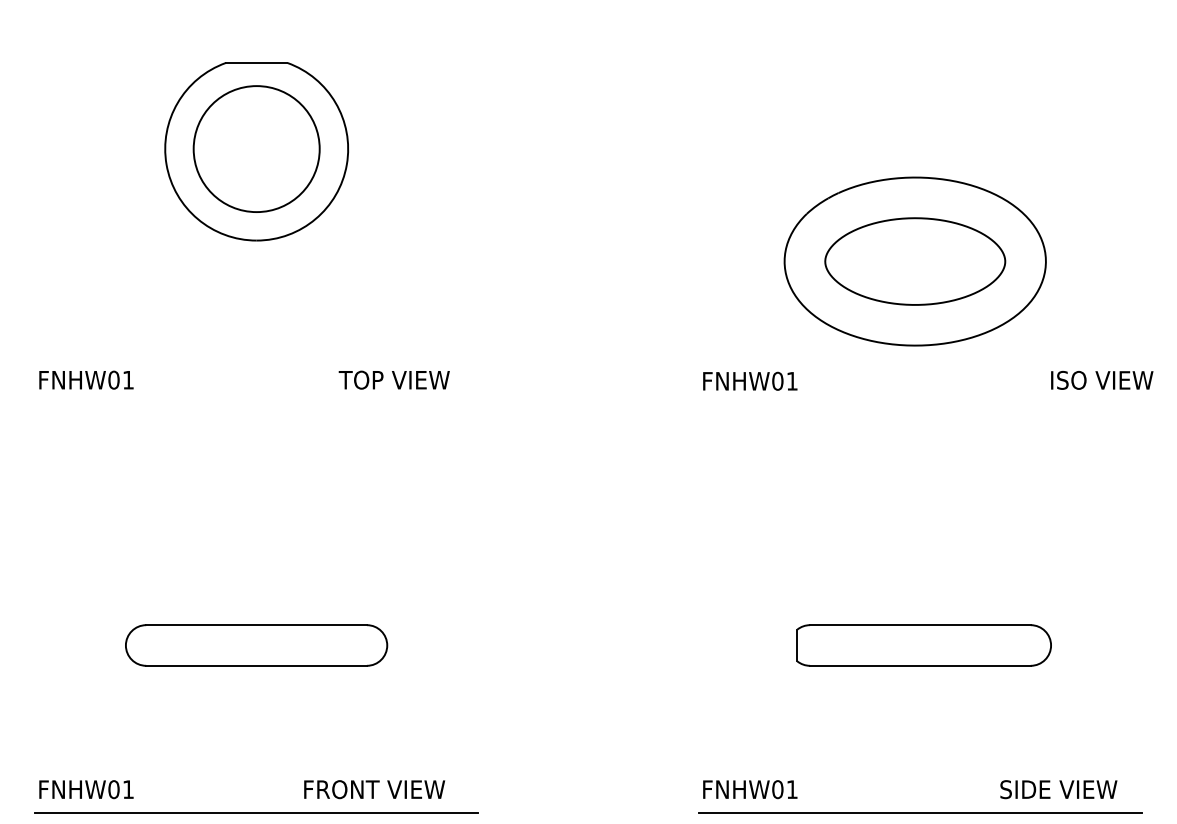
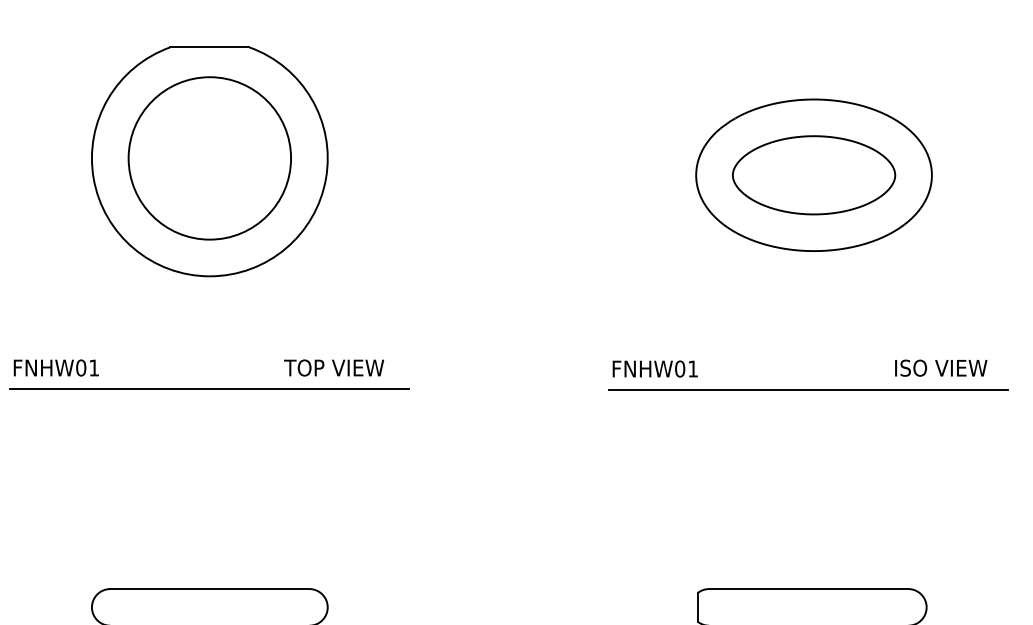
part: (256, 151) -> (209, 161), size x1.43
part: (914, 261) -> (813, 175), moved
text: (1102, 380) -> (941, 368), moved
line: (256, 403) -> (209, 389), added
line: (920, 405) -> (808, 390), added

